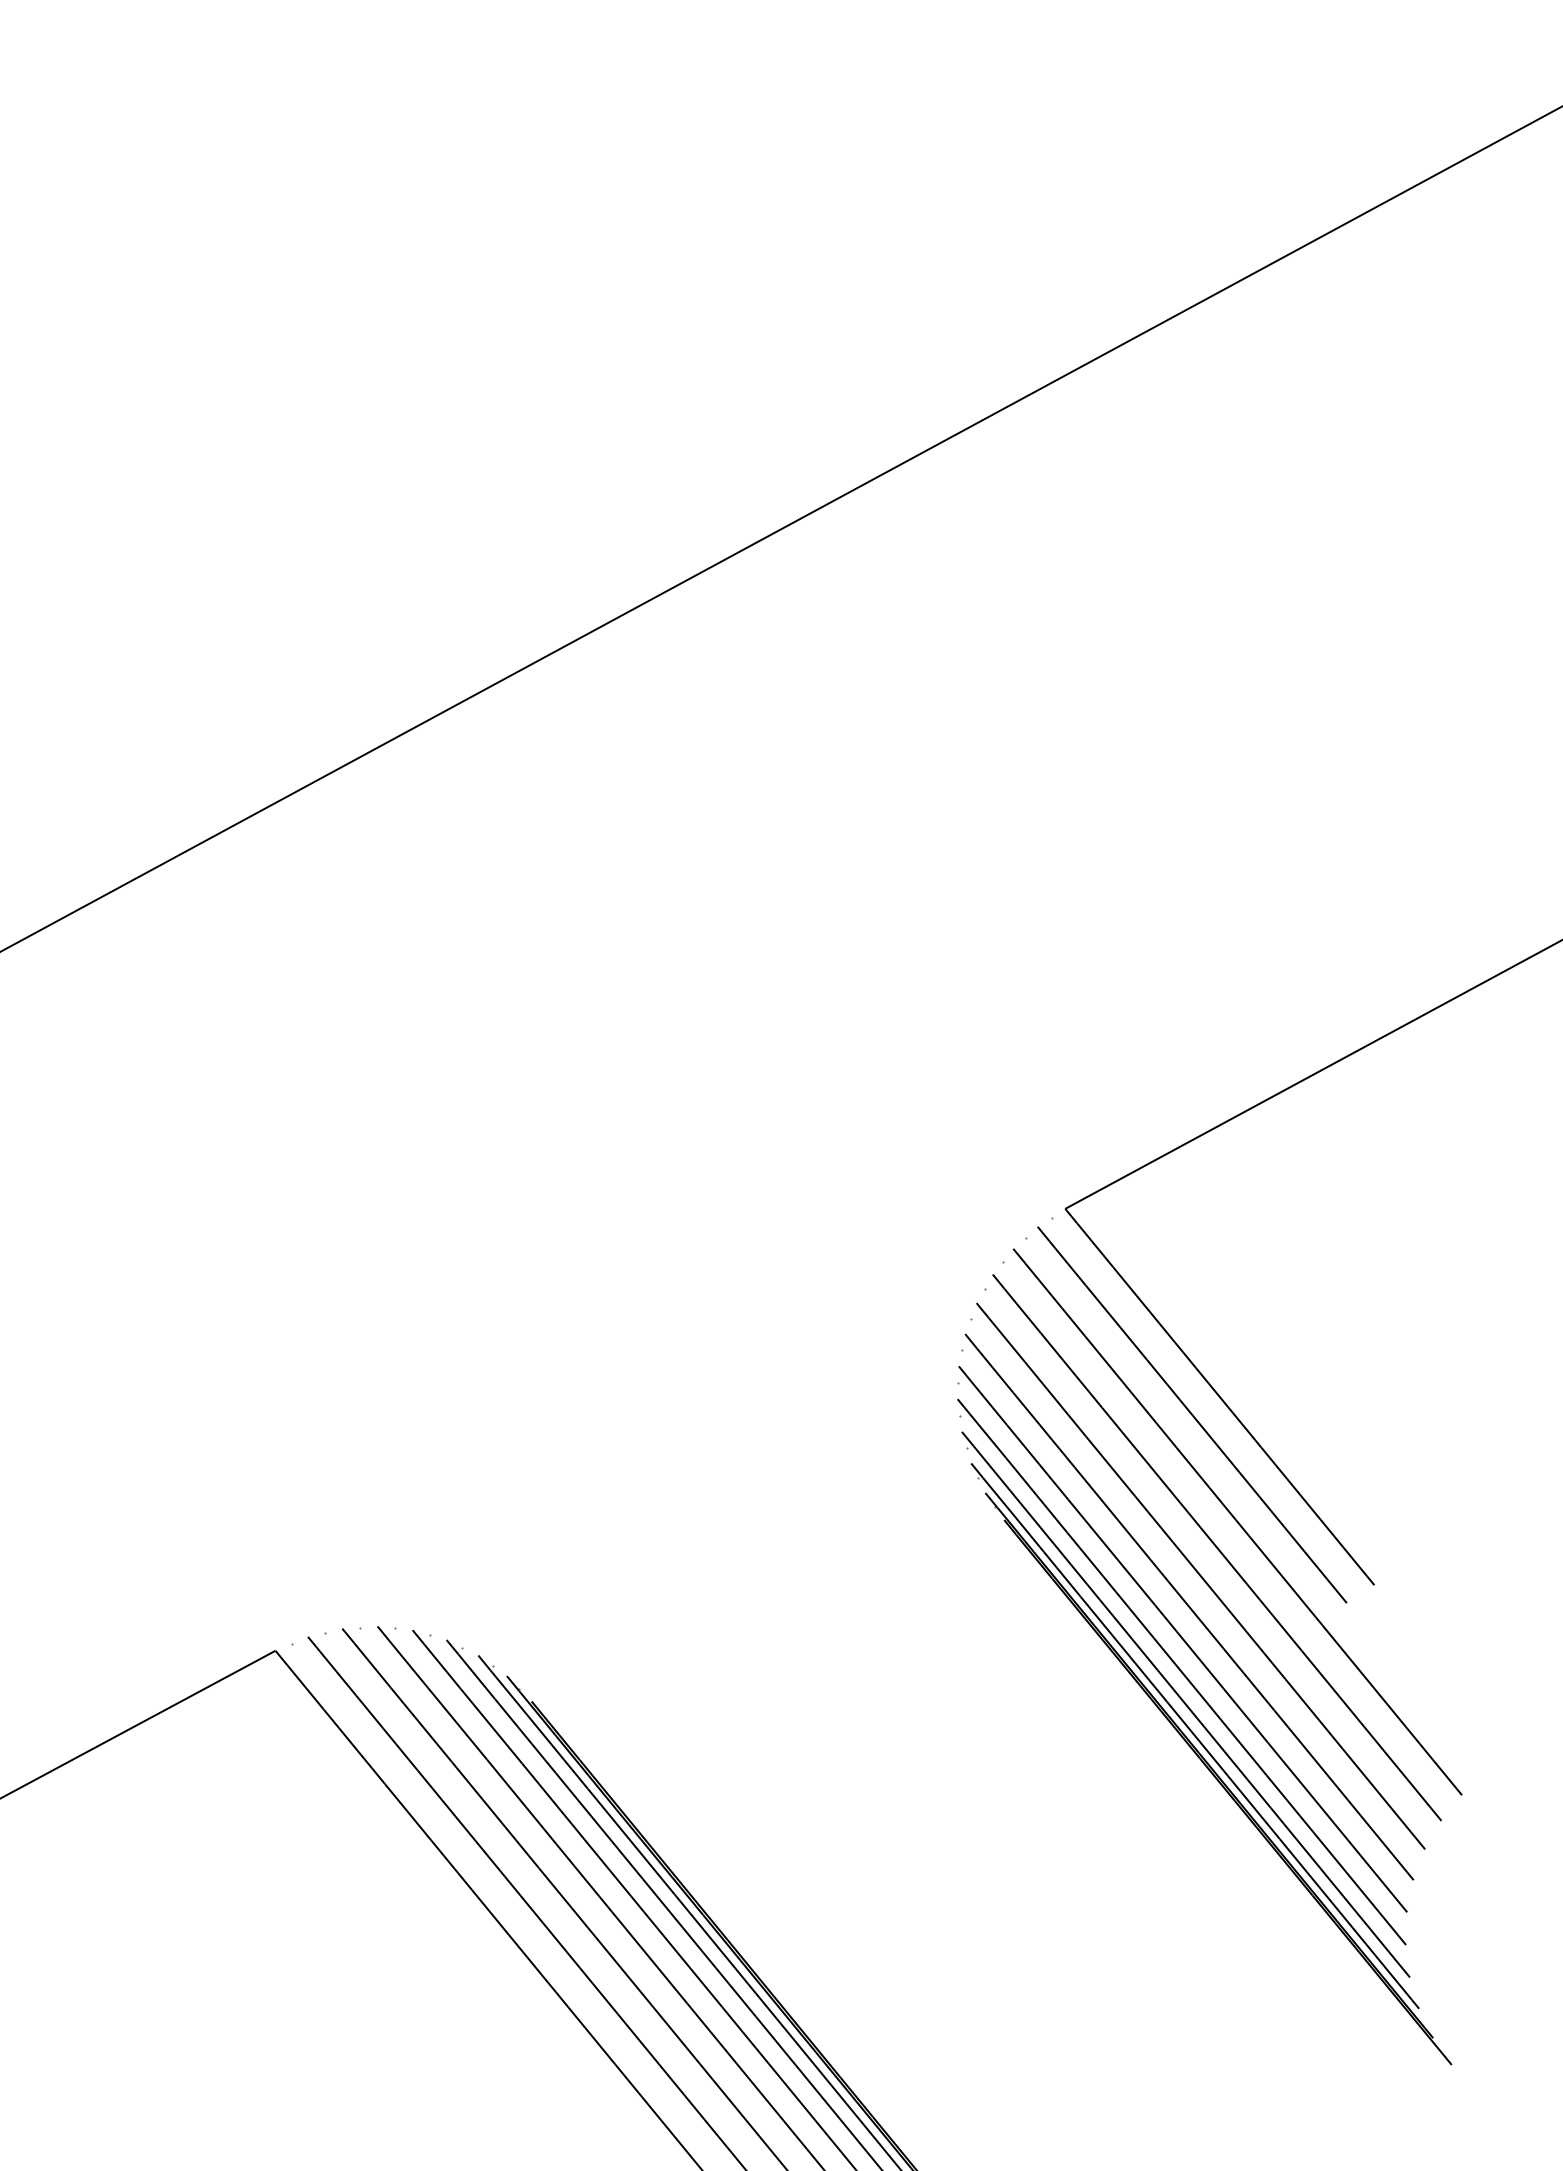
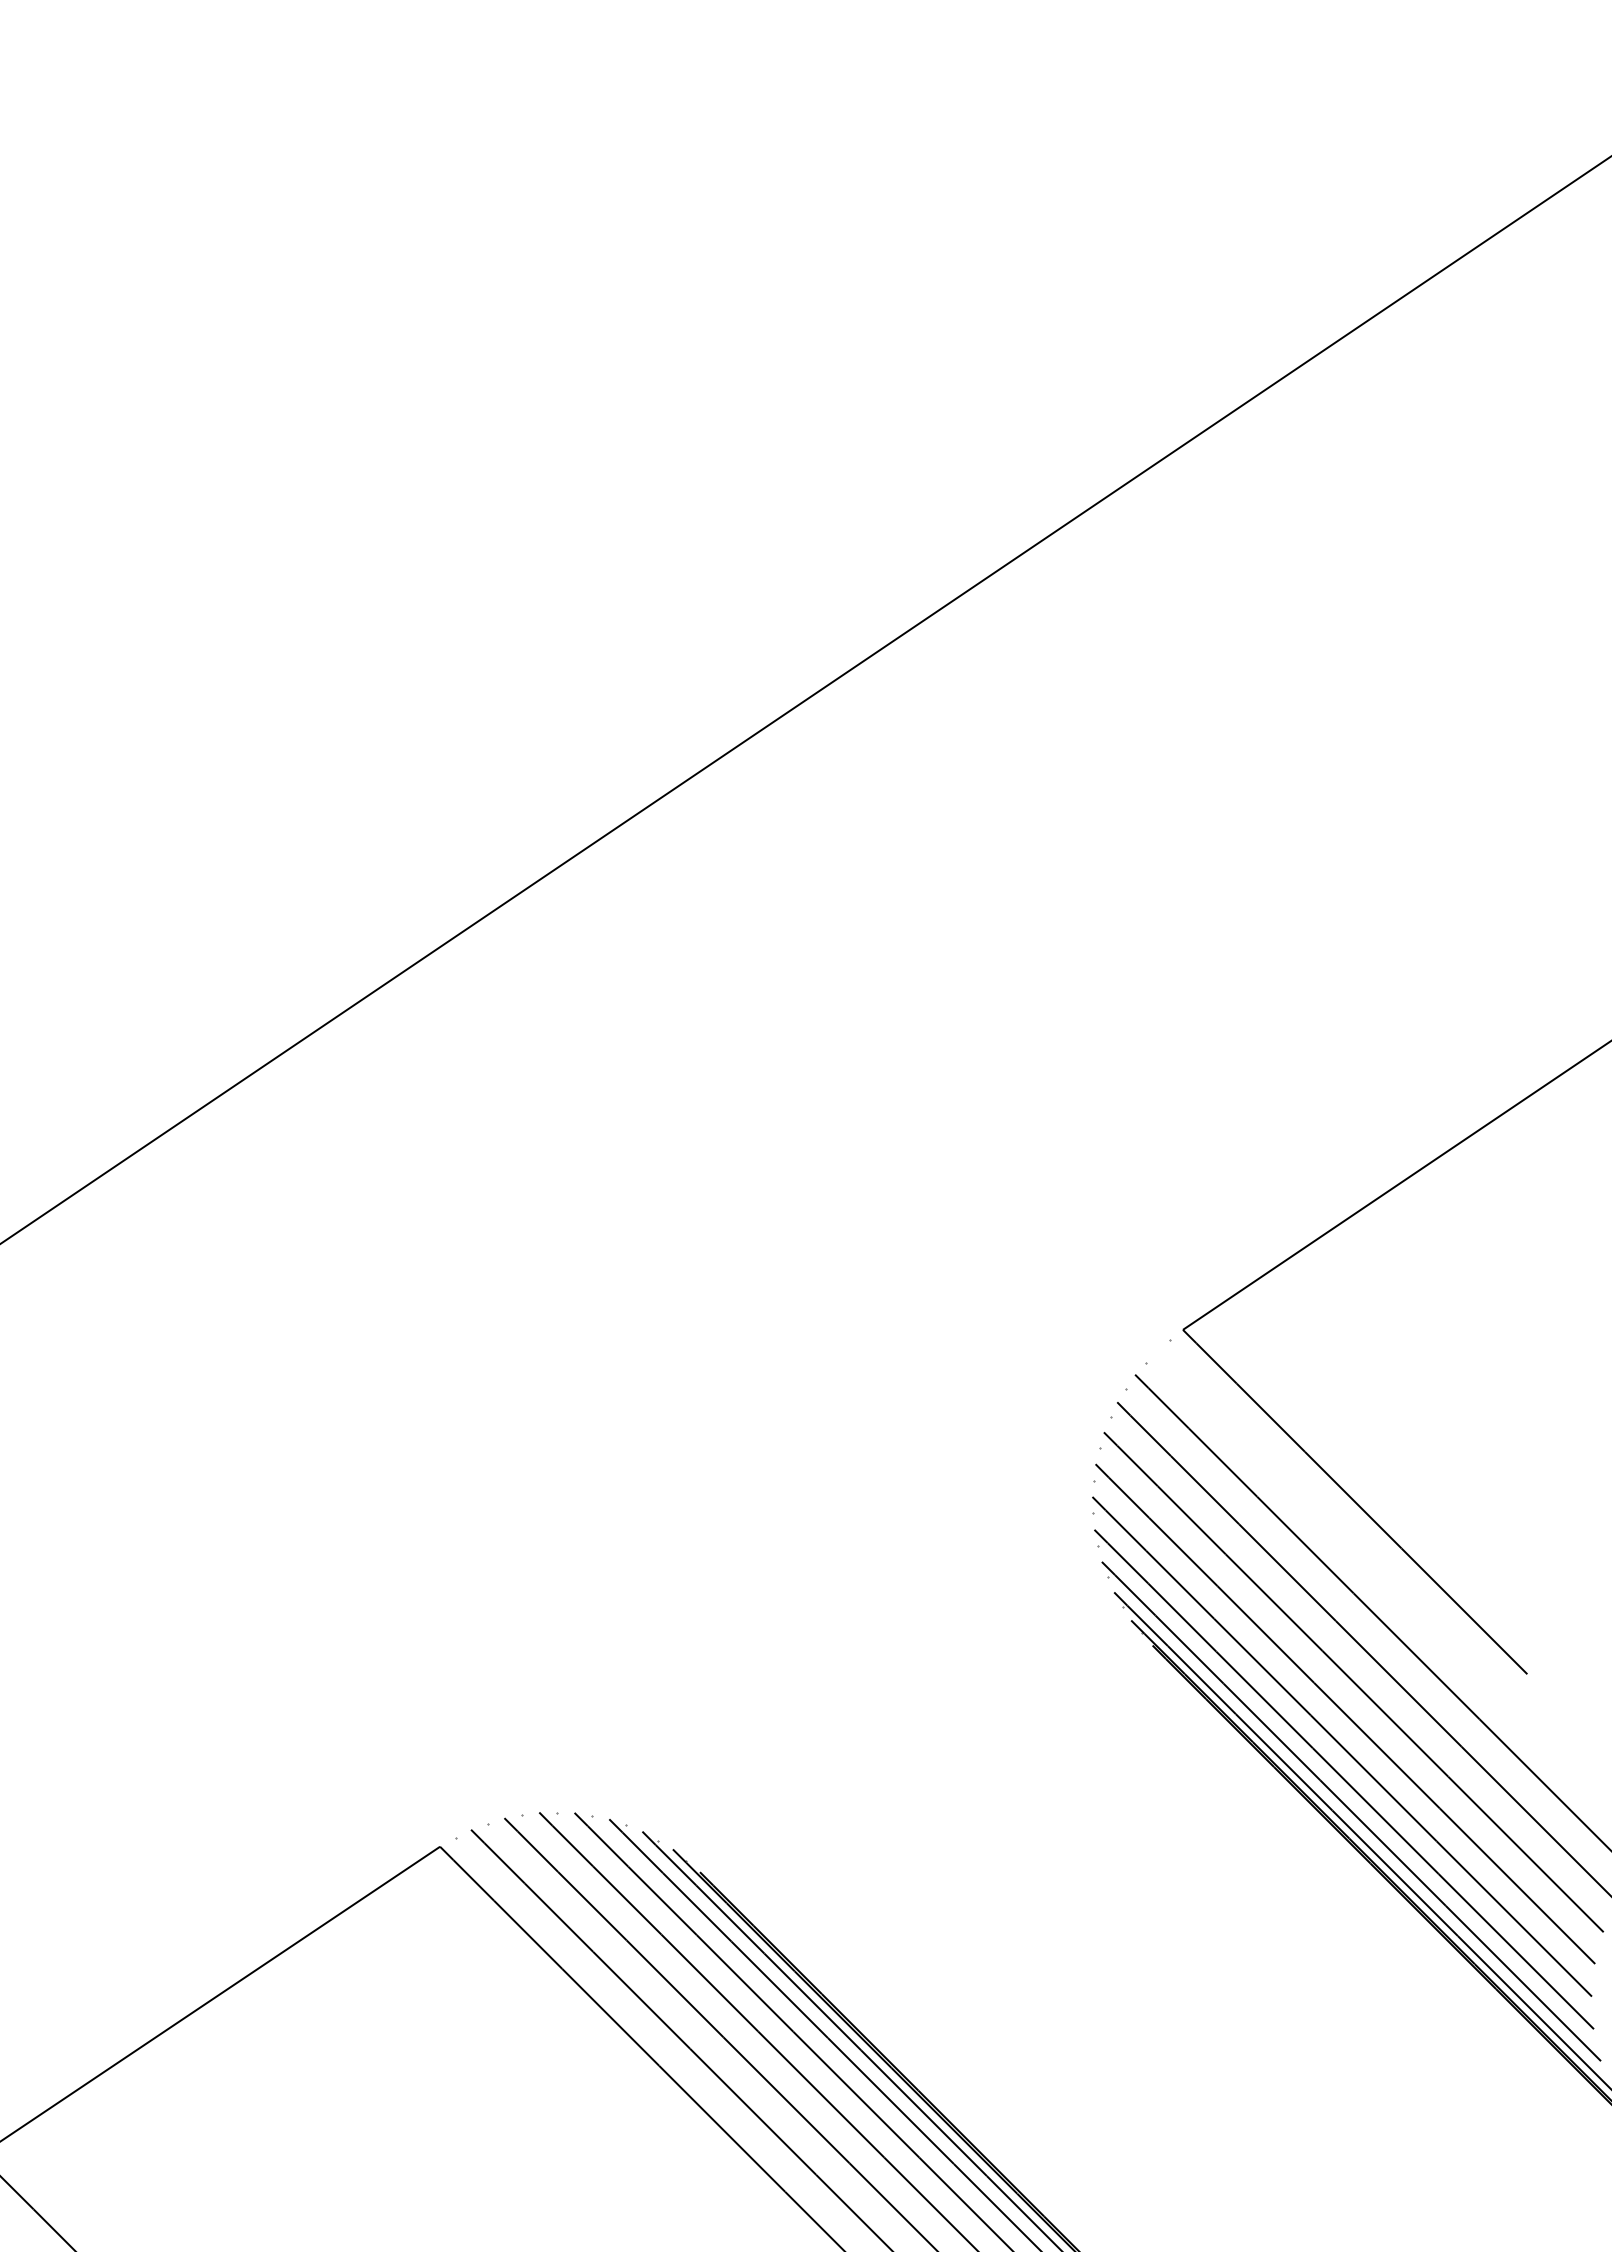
line: (1192, 1414) -> (1329, 1522), removed

